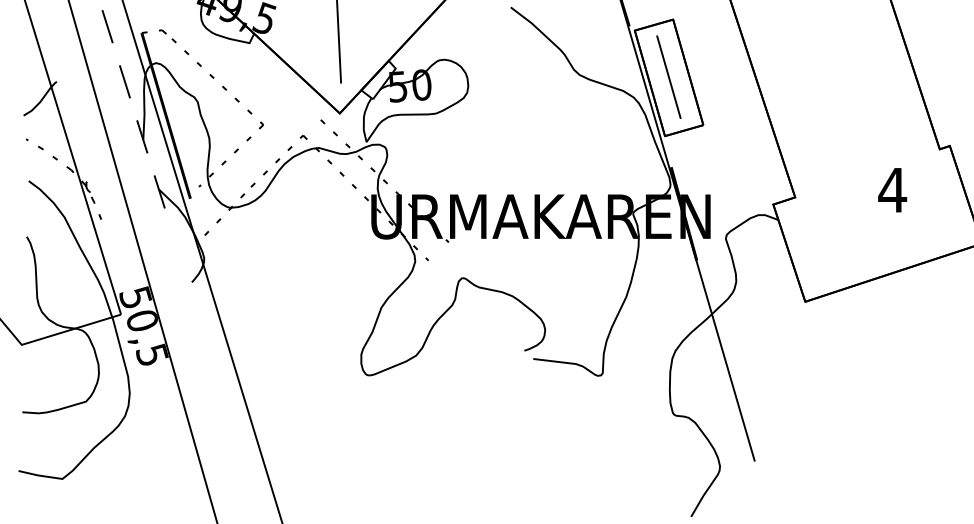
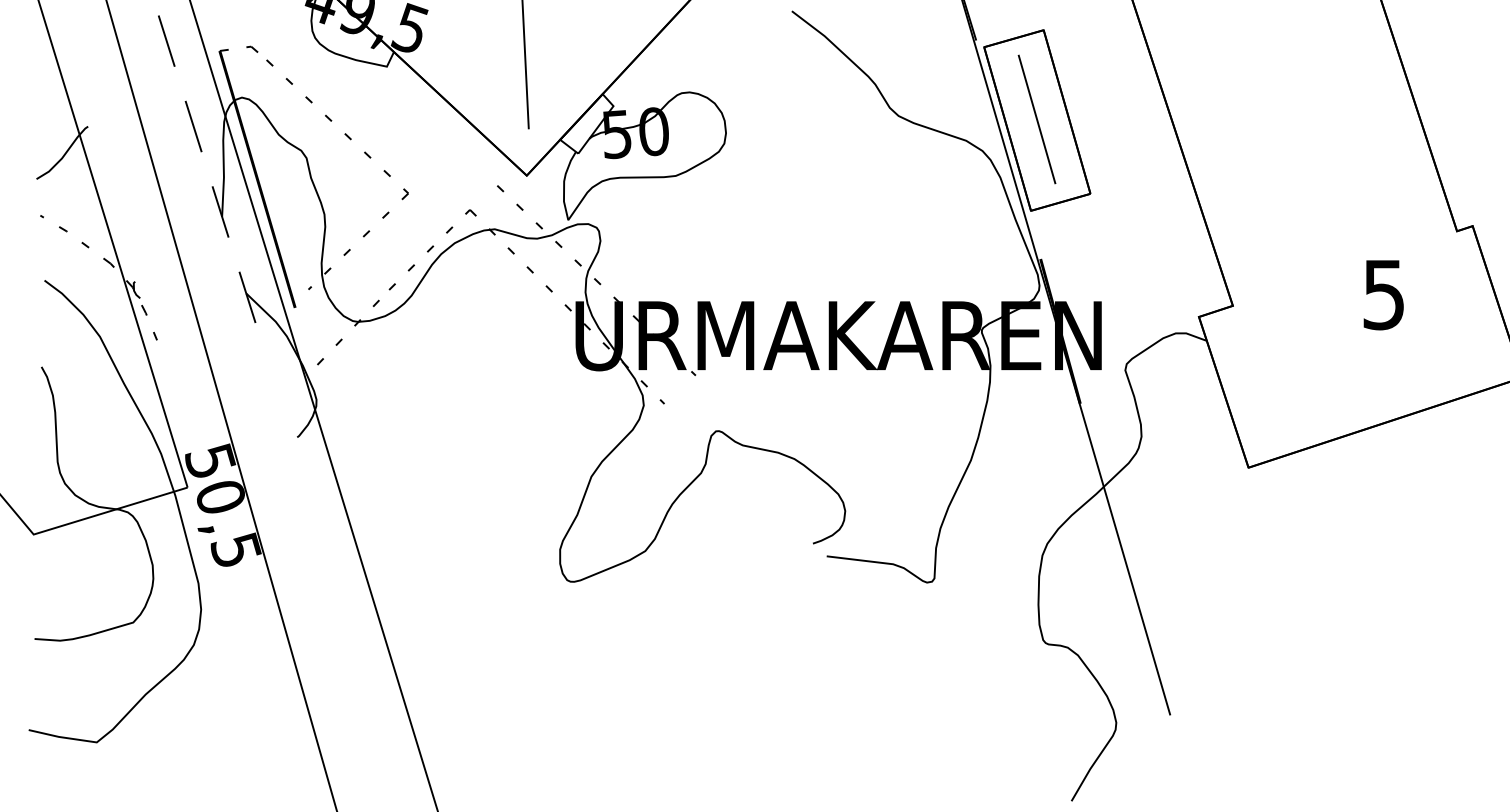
text: (892, 190) -> (1383, 295), 4 -> 5

